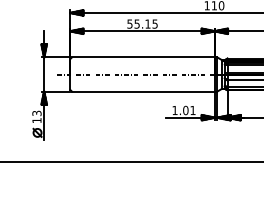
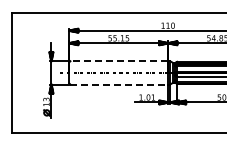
line: (143, 57) -> (119, 61), solid -> dashed
line: (143, 91) -> (119, 84), solid -> dashed

